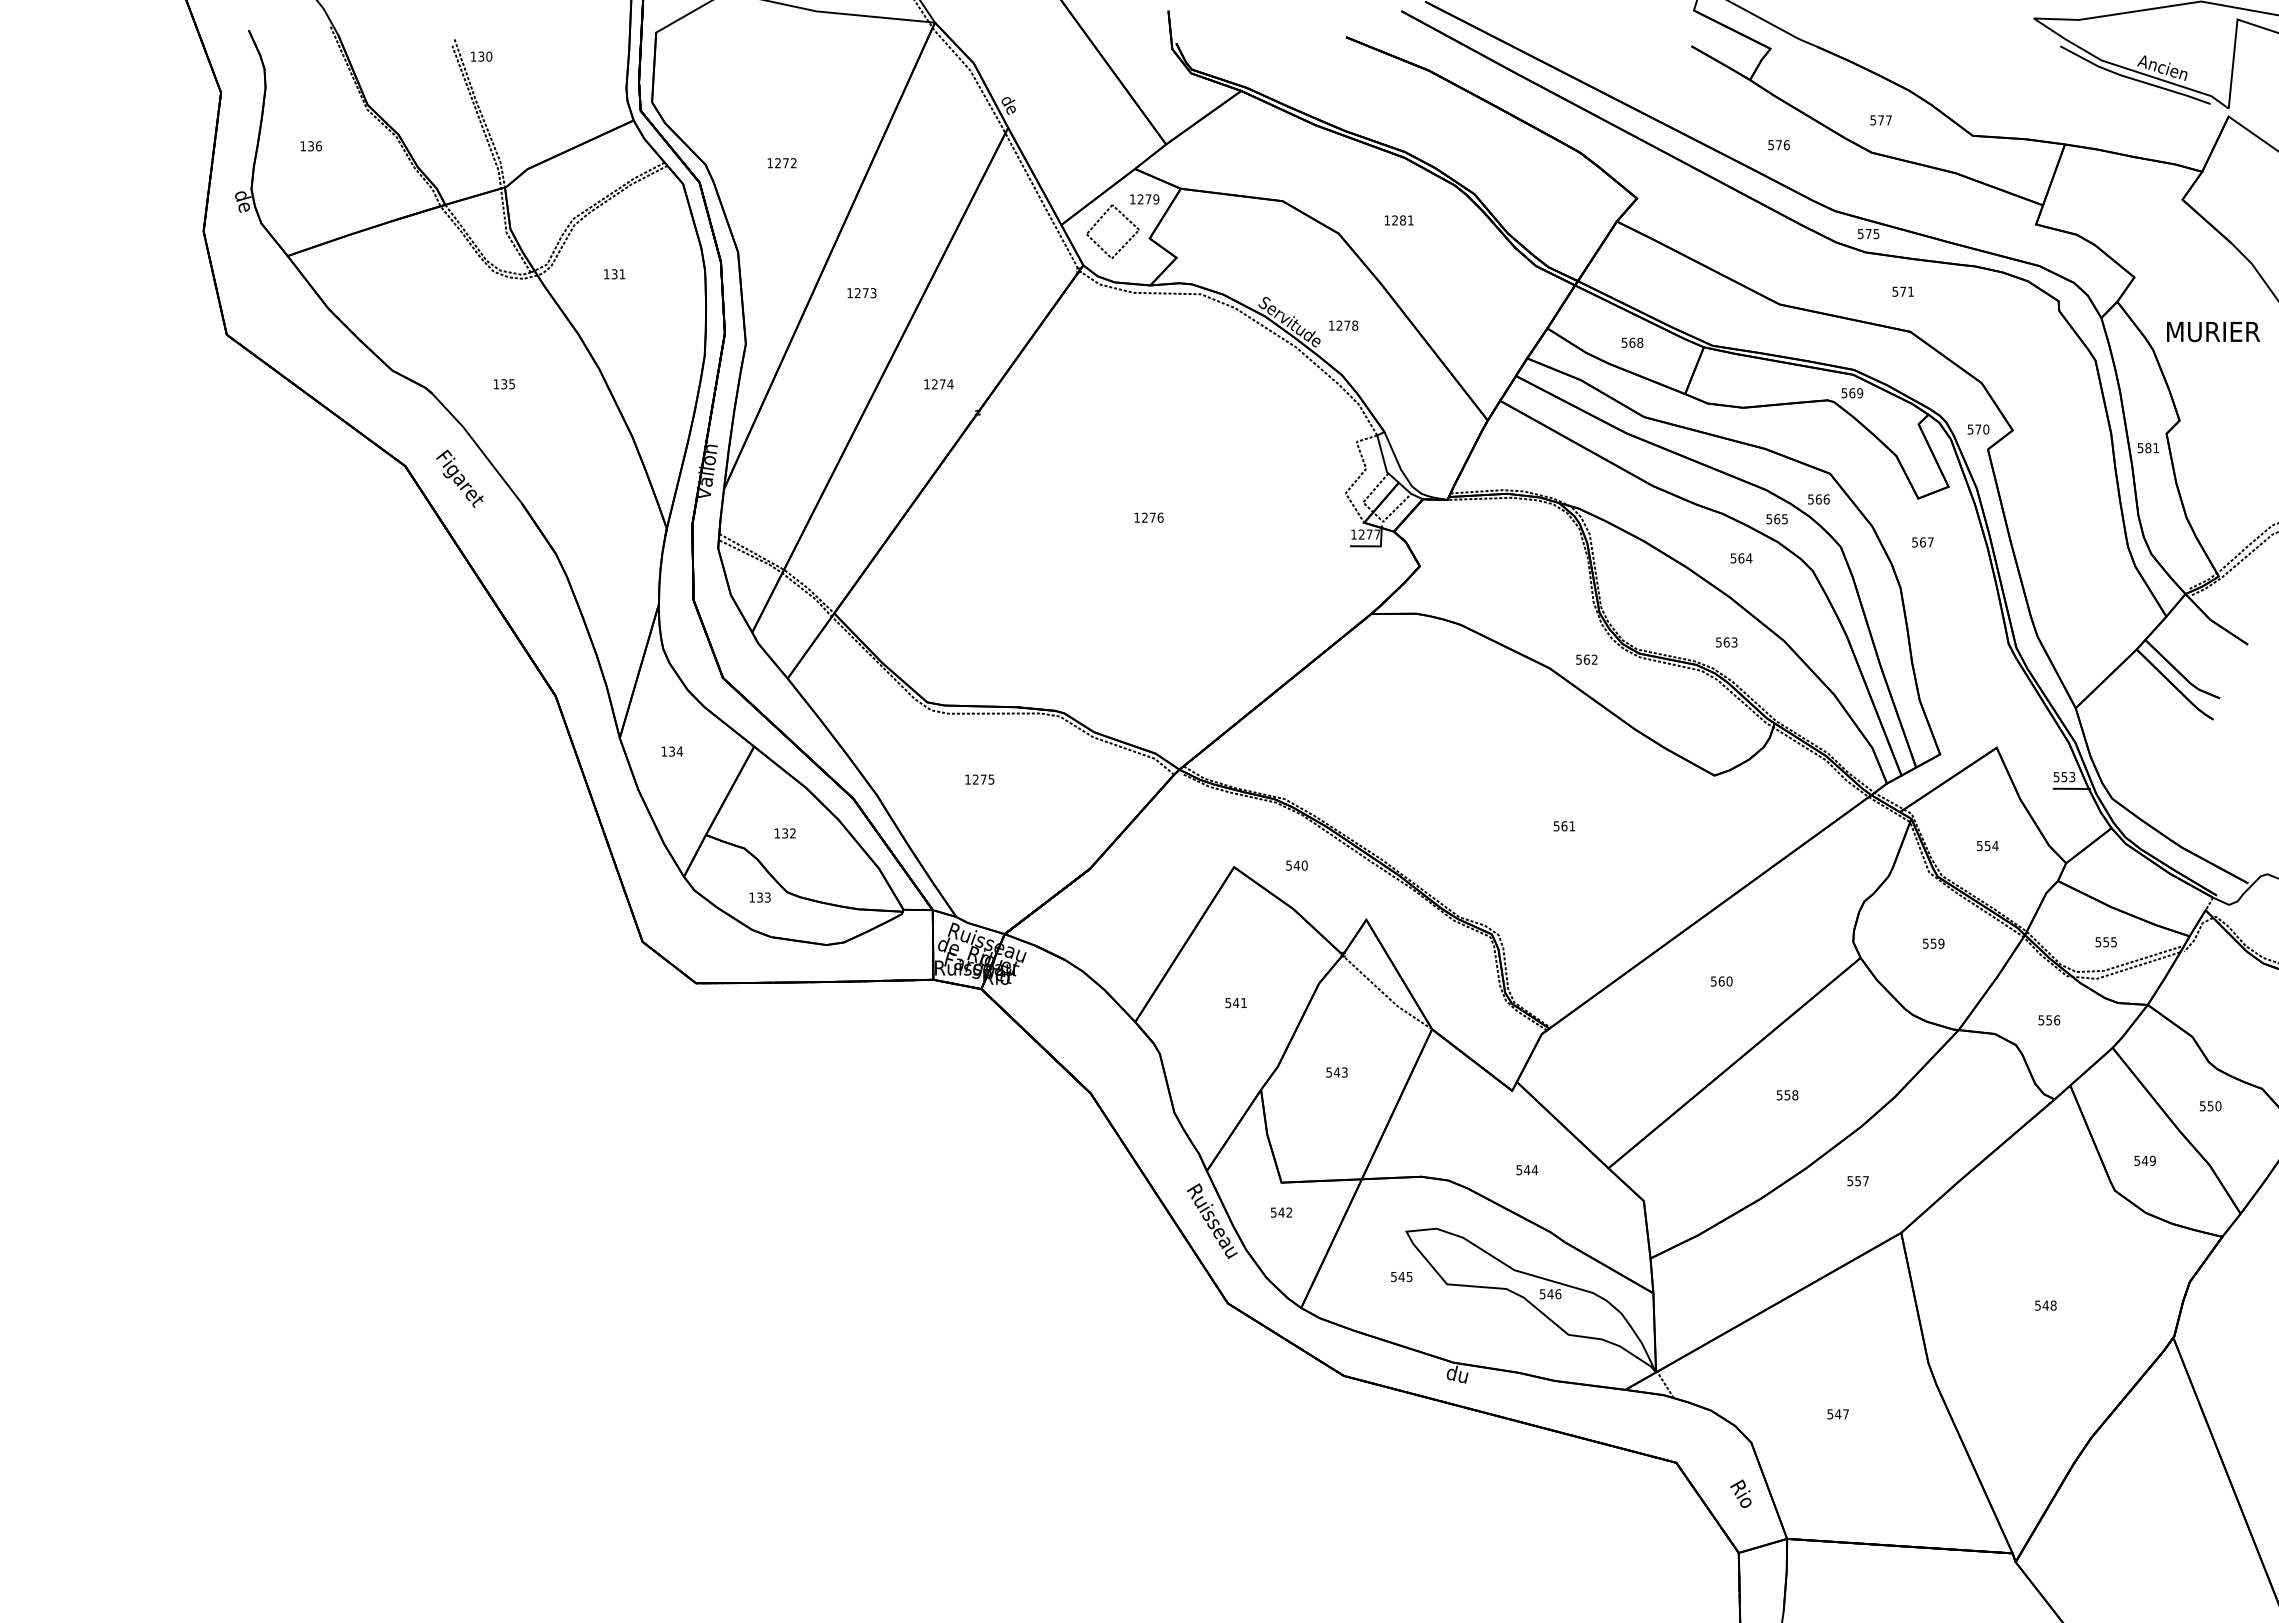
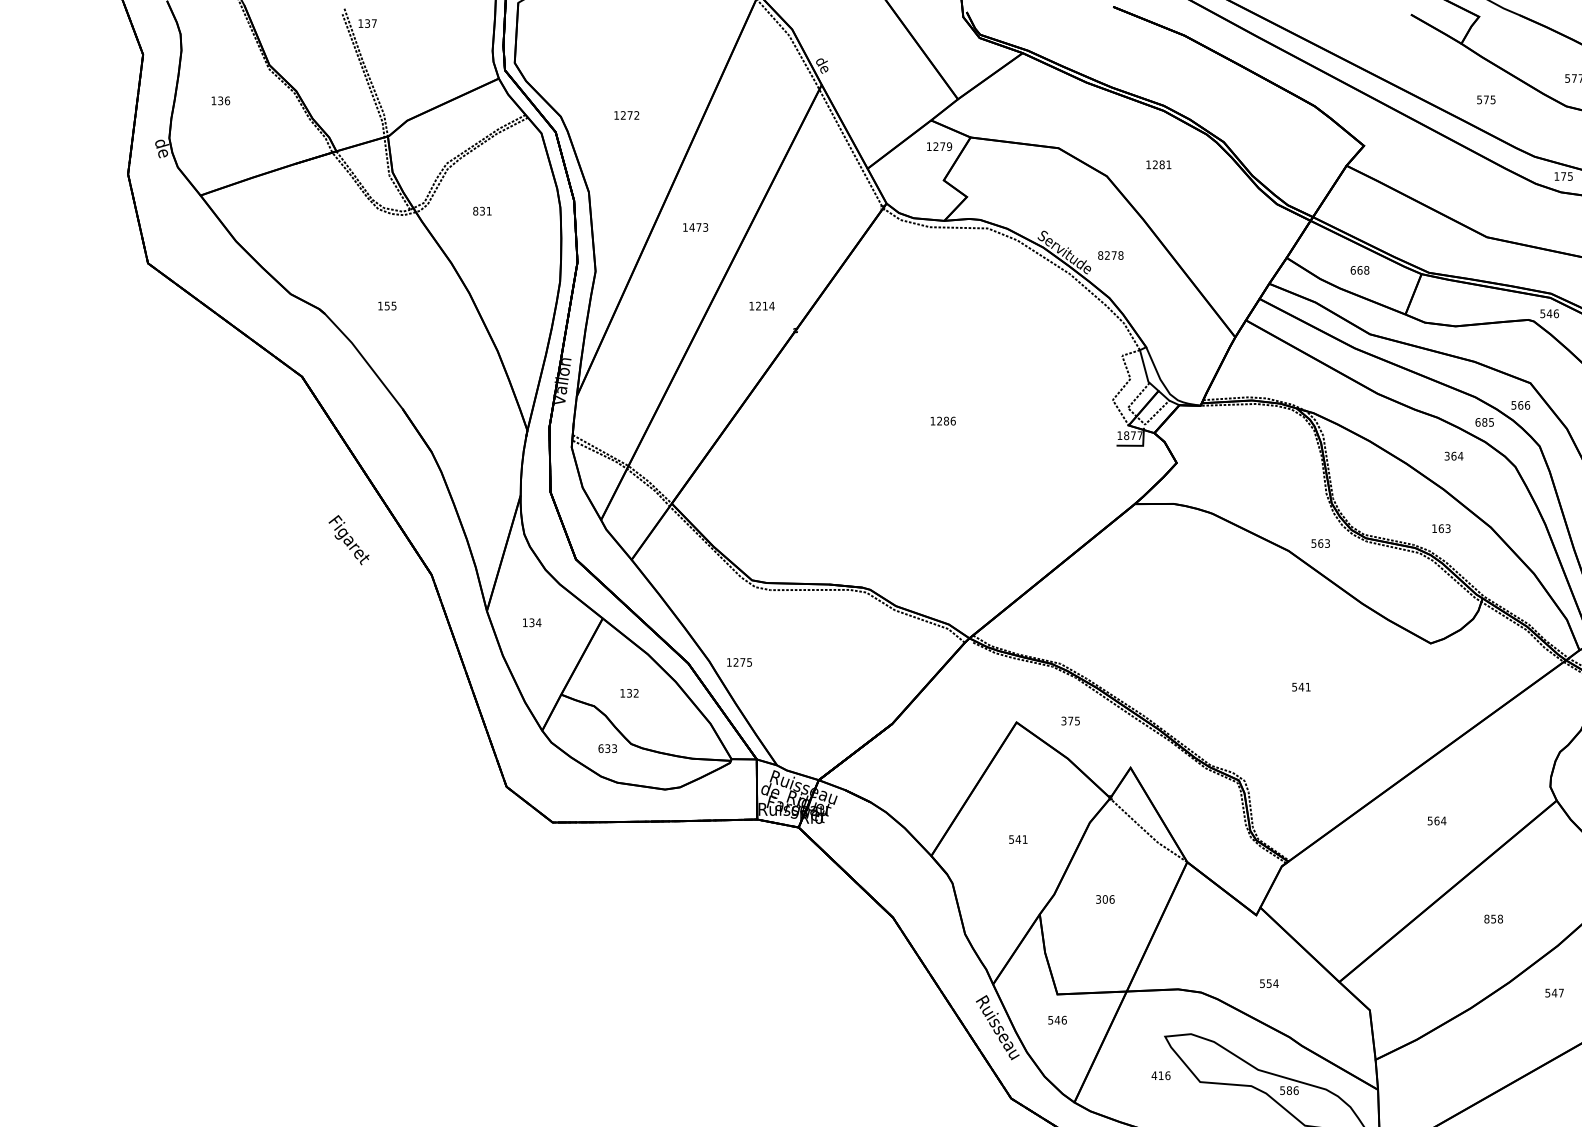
text: (489, 56) -> (374, 23), 130 -> 137
text: (1786, 145) -> (1492, 100), 576 -> 575
part: (1099, 221) -> (900, 165), removed
text: (1860, 234) -> (1556, 176), 575 -> 175
text: (606, 274) -> (475, 211), 131 -> 831
text: (857, 293) -> (691, 227), 1273 -> 1473
text: (1331, 325) -> (1100, 255), 1278 -> 8278
text: (1624, 342) -> (1353, 270), 568 -> 668
text: (503, 383) -> (386, 305), 135 -> 155
text: (942, 384) -> (765, 306), 1274 -> 1214
text: (1856, 393) -> (1553, 314), 569 -> 546
text: (459, 478) -> (348, 539), moved
text: (1152, 517) -> (946, 420), 1276 -> 1286
text: (1773, 519) -> (1481, 422), 565 -> 685
text: (1361, 534) -> (1126, 435), 1277 -> 1877
text: (1733, 557) -> (1447, 455), 564 -> 364
text: (1718, 642) -> (1434, 528), 563 -> 163
text: (1594, 659) -> (1327, 543), 562 -> 563
text: (979, 779) -> (739, 662), moved
text: (1564, 826) -> (1301, 687), 561 -> 541
text: (1296, 865) -> (1070, 720), 540 -> 375
text: (752, 897) -> (601, 748), 133 -> 633
text: (1729, 981) -> (1443, 820), 560 -> 564
text: (1336, 1072) -> (1104, 899), 543 -> 306
text: (1779, 1095) -> (1486, 919), 558 -> 858
text: (1527, 1170) -> (1269, 983), 544 -> 554
text: (1857, 1181) -> (1554, 993), 557 -> 547
text: (1289, 1212) -> (1064, 1020), 542 -> 546
text: (1401, 1276) -> (1160, 1075), 545 -> 416
text: (1550, 1294) -> (1289, 1090), 546 -> 586

